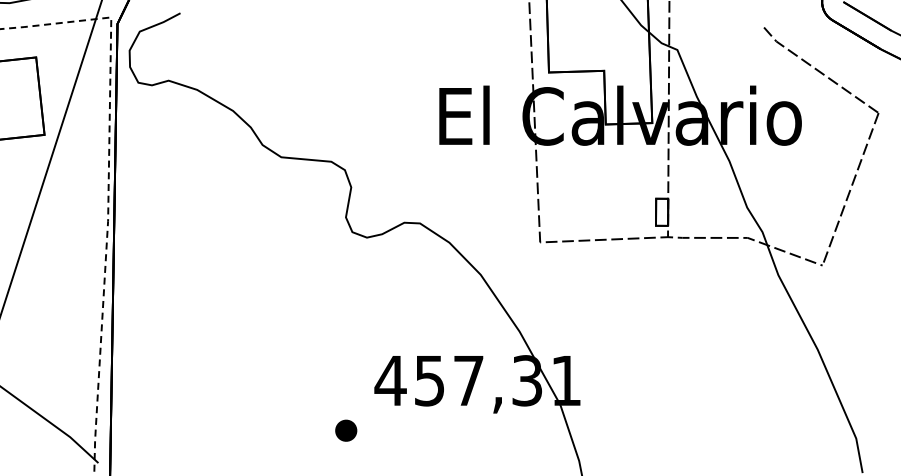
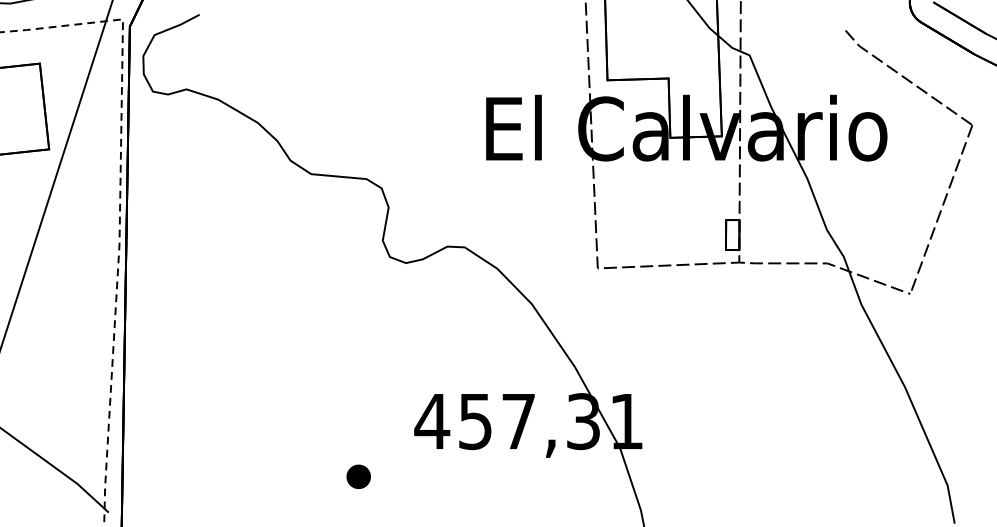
part: (346, 430) -> (359, 476), moved

